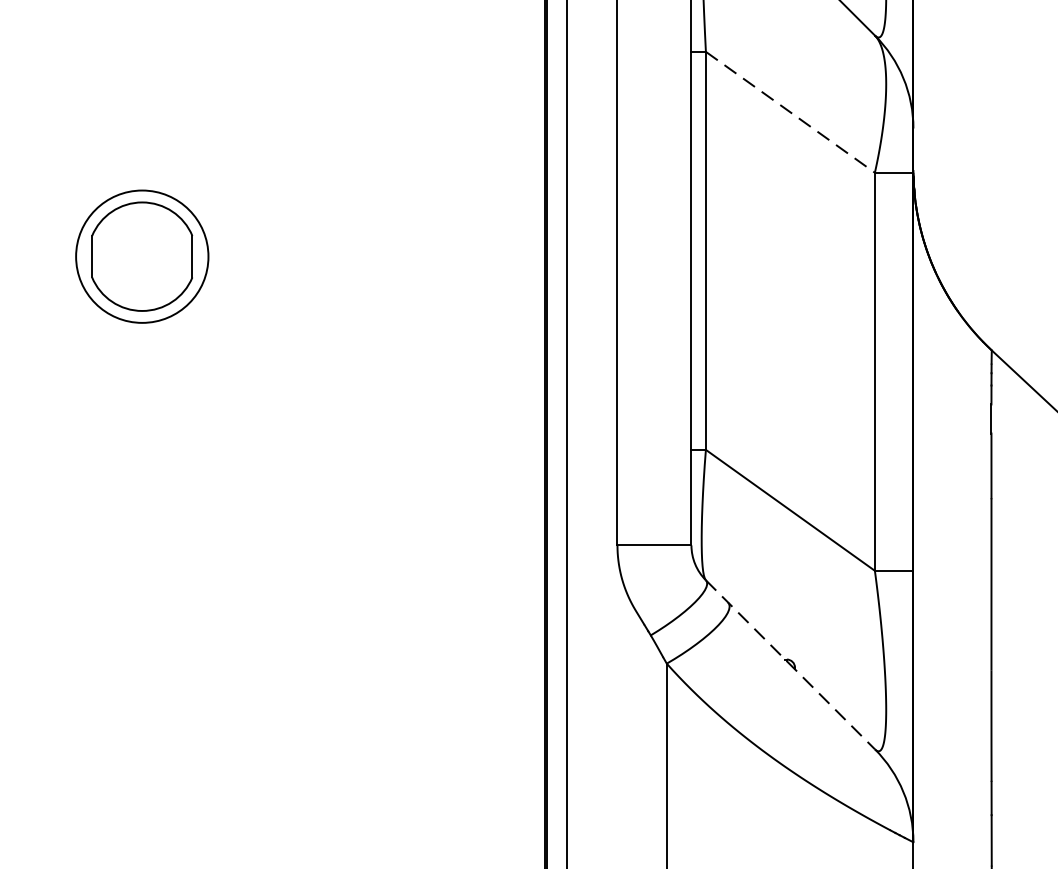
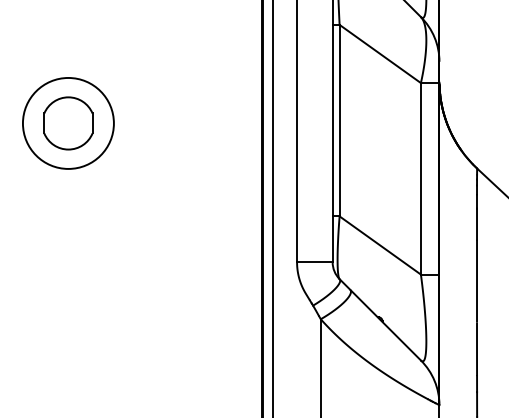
line: (790, 111) -> (380, 53), dashed -> solid
circle: (140, 254) -> (67, 122), size x1.43
line: (790, 666) -> (380, 320), dashed -> solid

